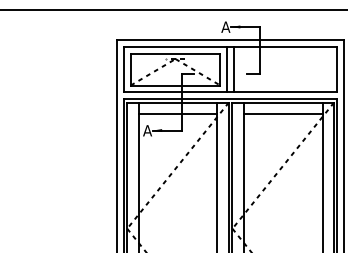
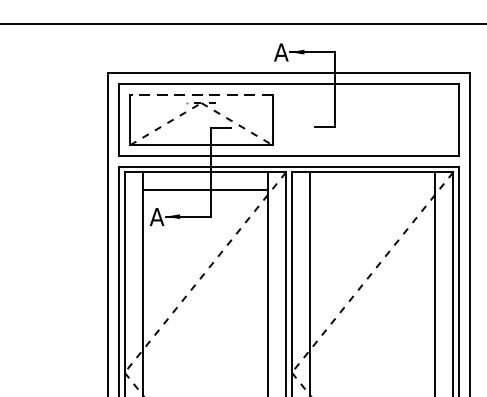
line: (175, 53) -> (201, 94), solid -> dashed
line: (227, 69) -> (283, 119), removed
line: (234, 69) -> (295, 119), removed
line: (282, 113) -> (371, 189), removed

